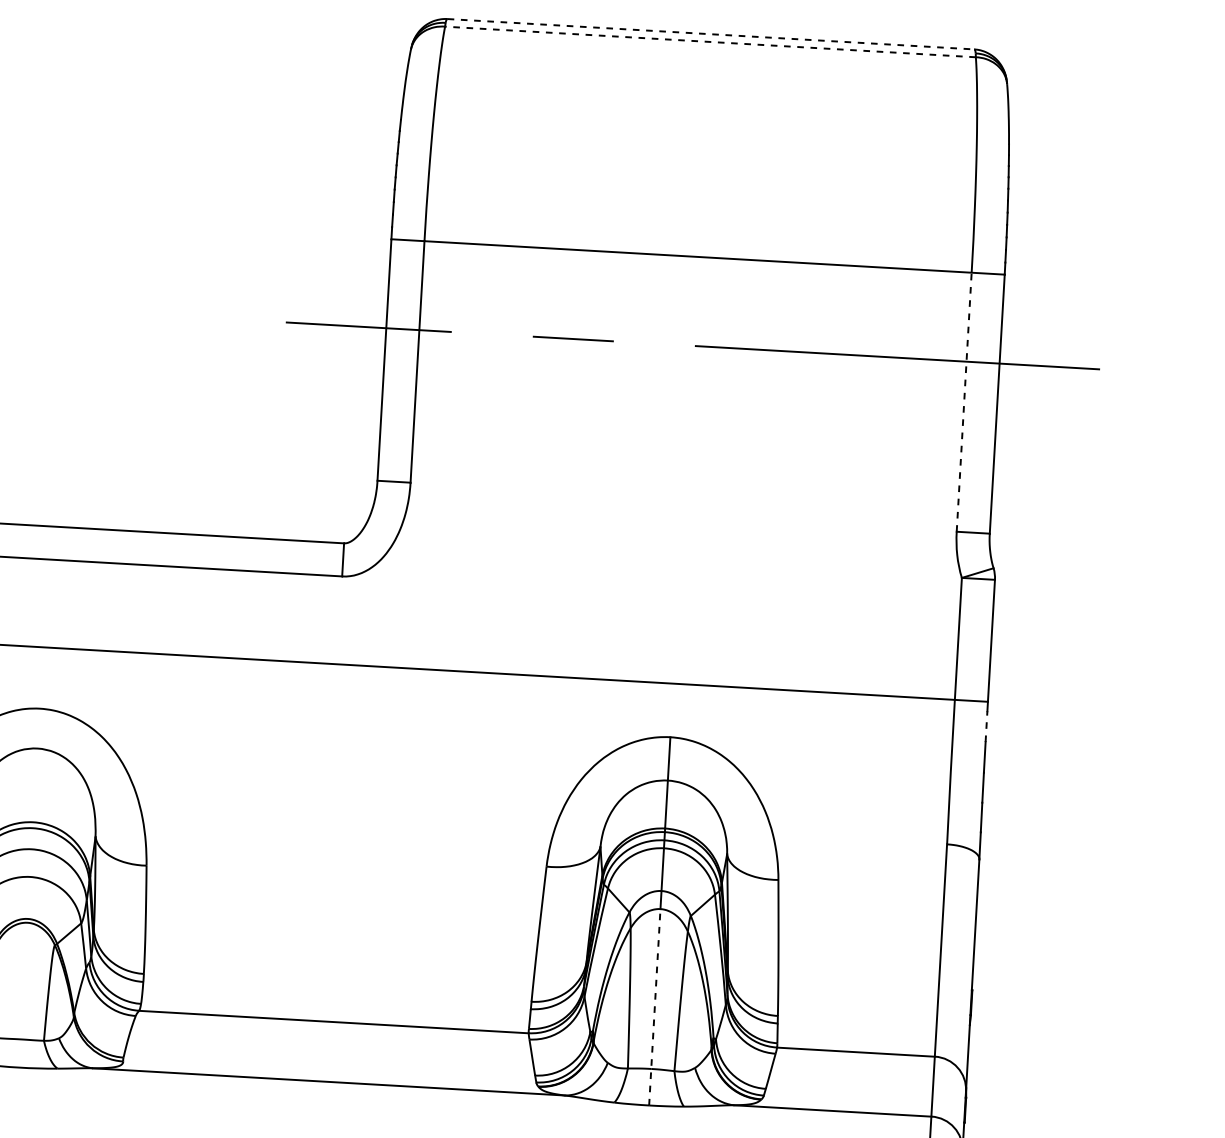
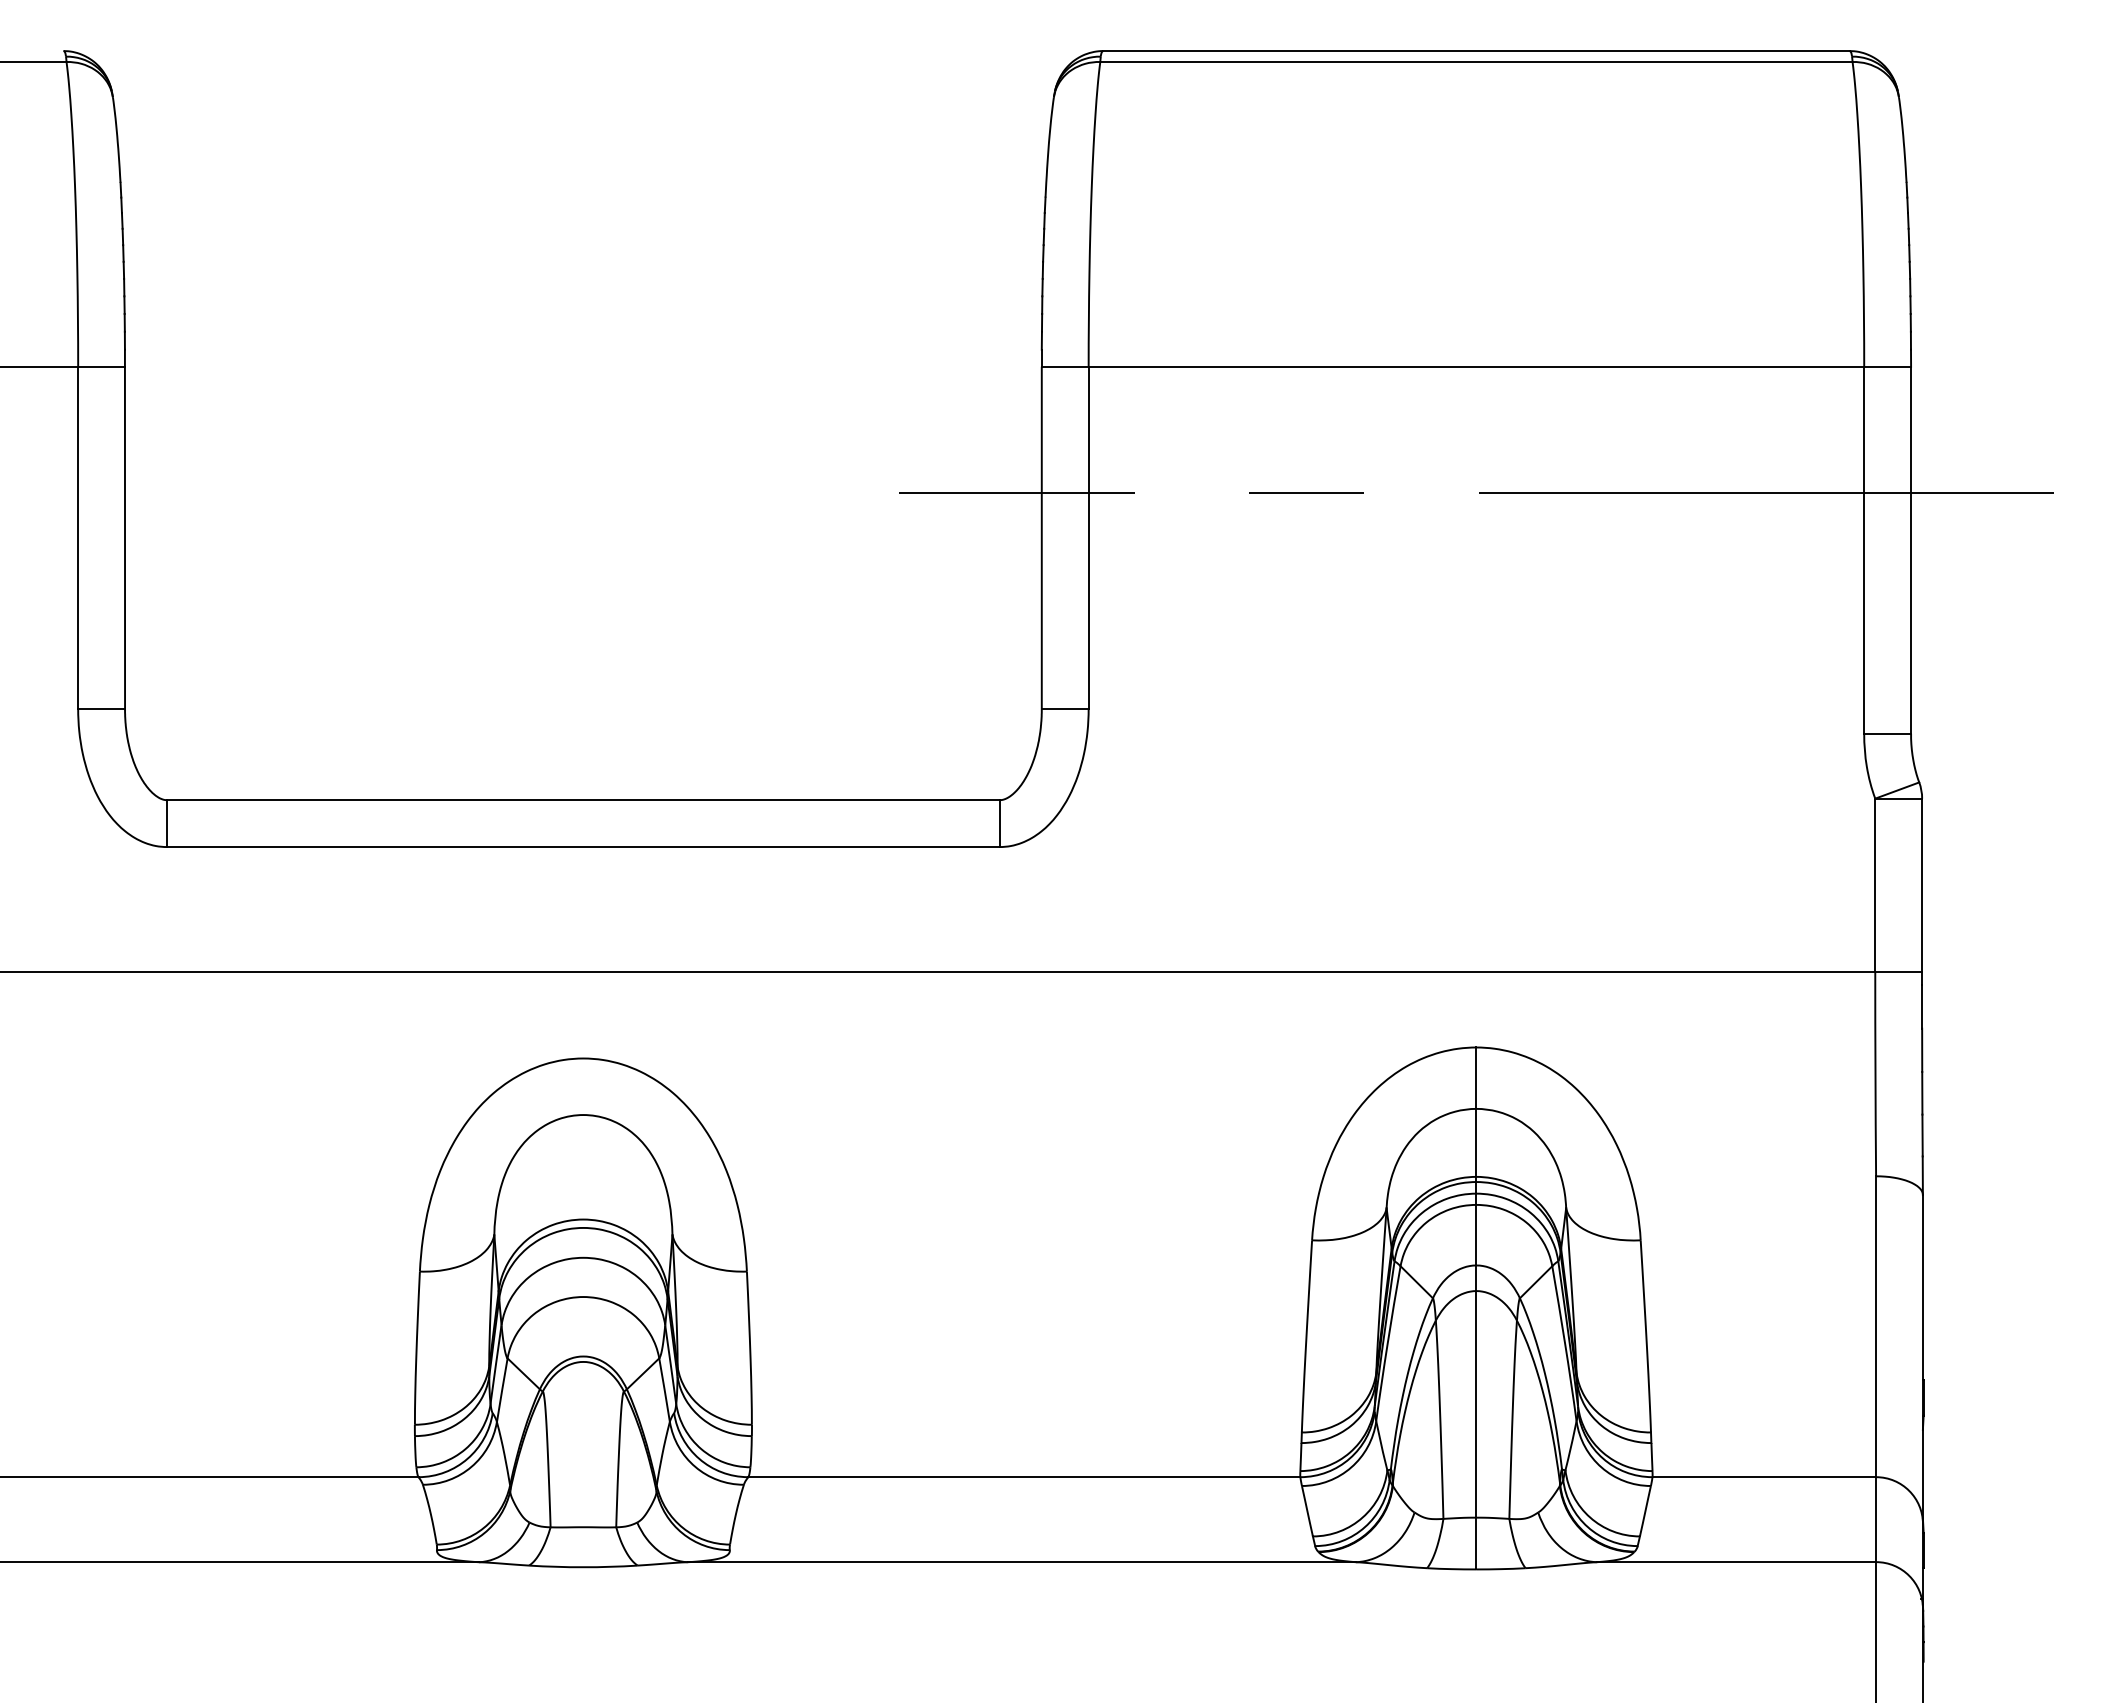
line: (710, 34) -> (1476, 51), dashed -> solid
line: (709, 42) -> (1475, 62), dashed -> solid
line: (964, 402) -> (1864, 550), dashed -> solid
line: (986, 726) -> (1922, 1006), dashed -> solid
line: (654, 1006) -> (1476, 1429), dashed -> solid

